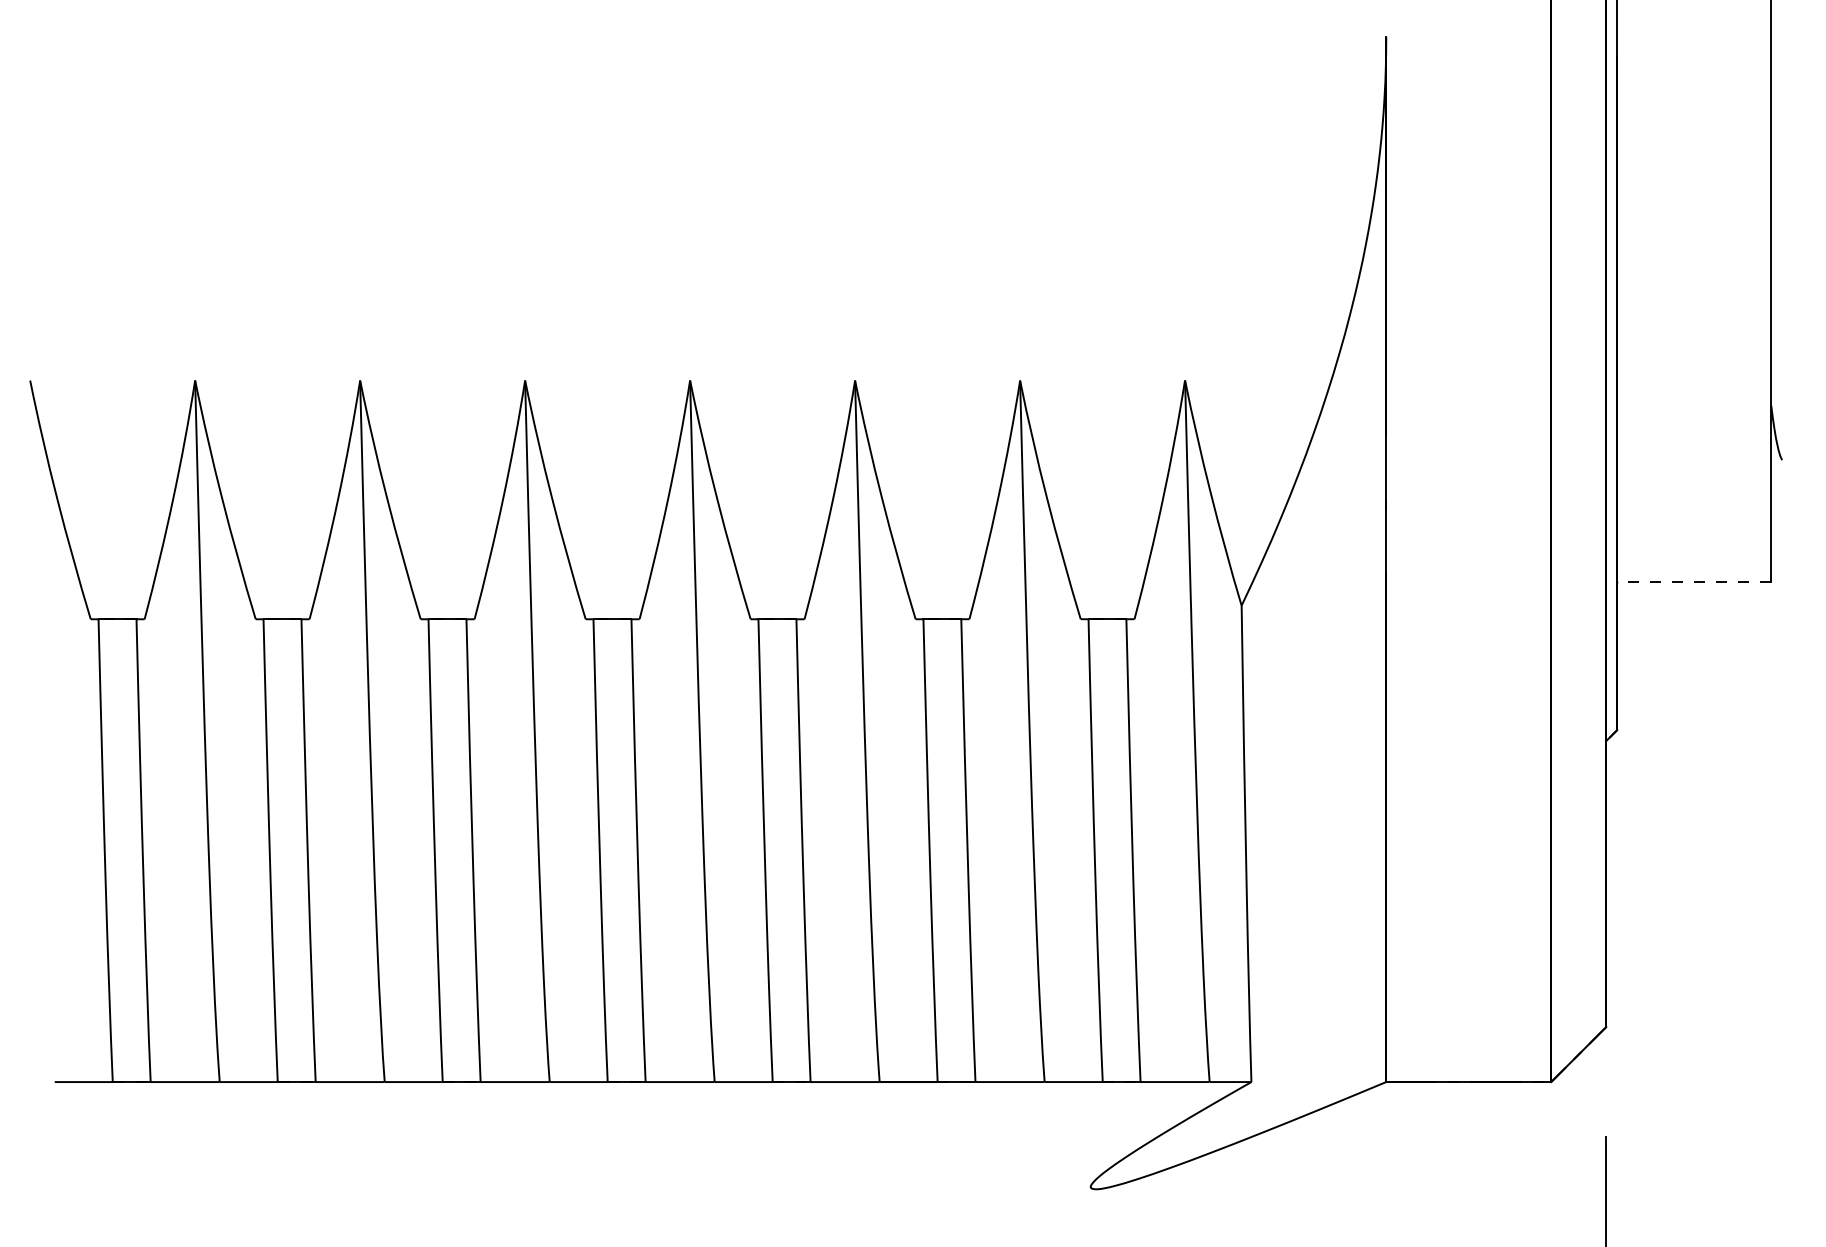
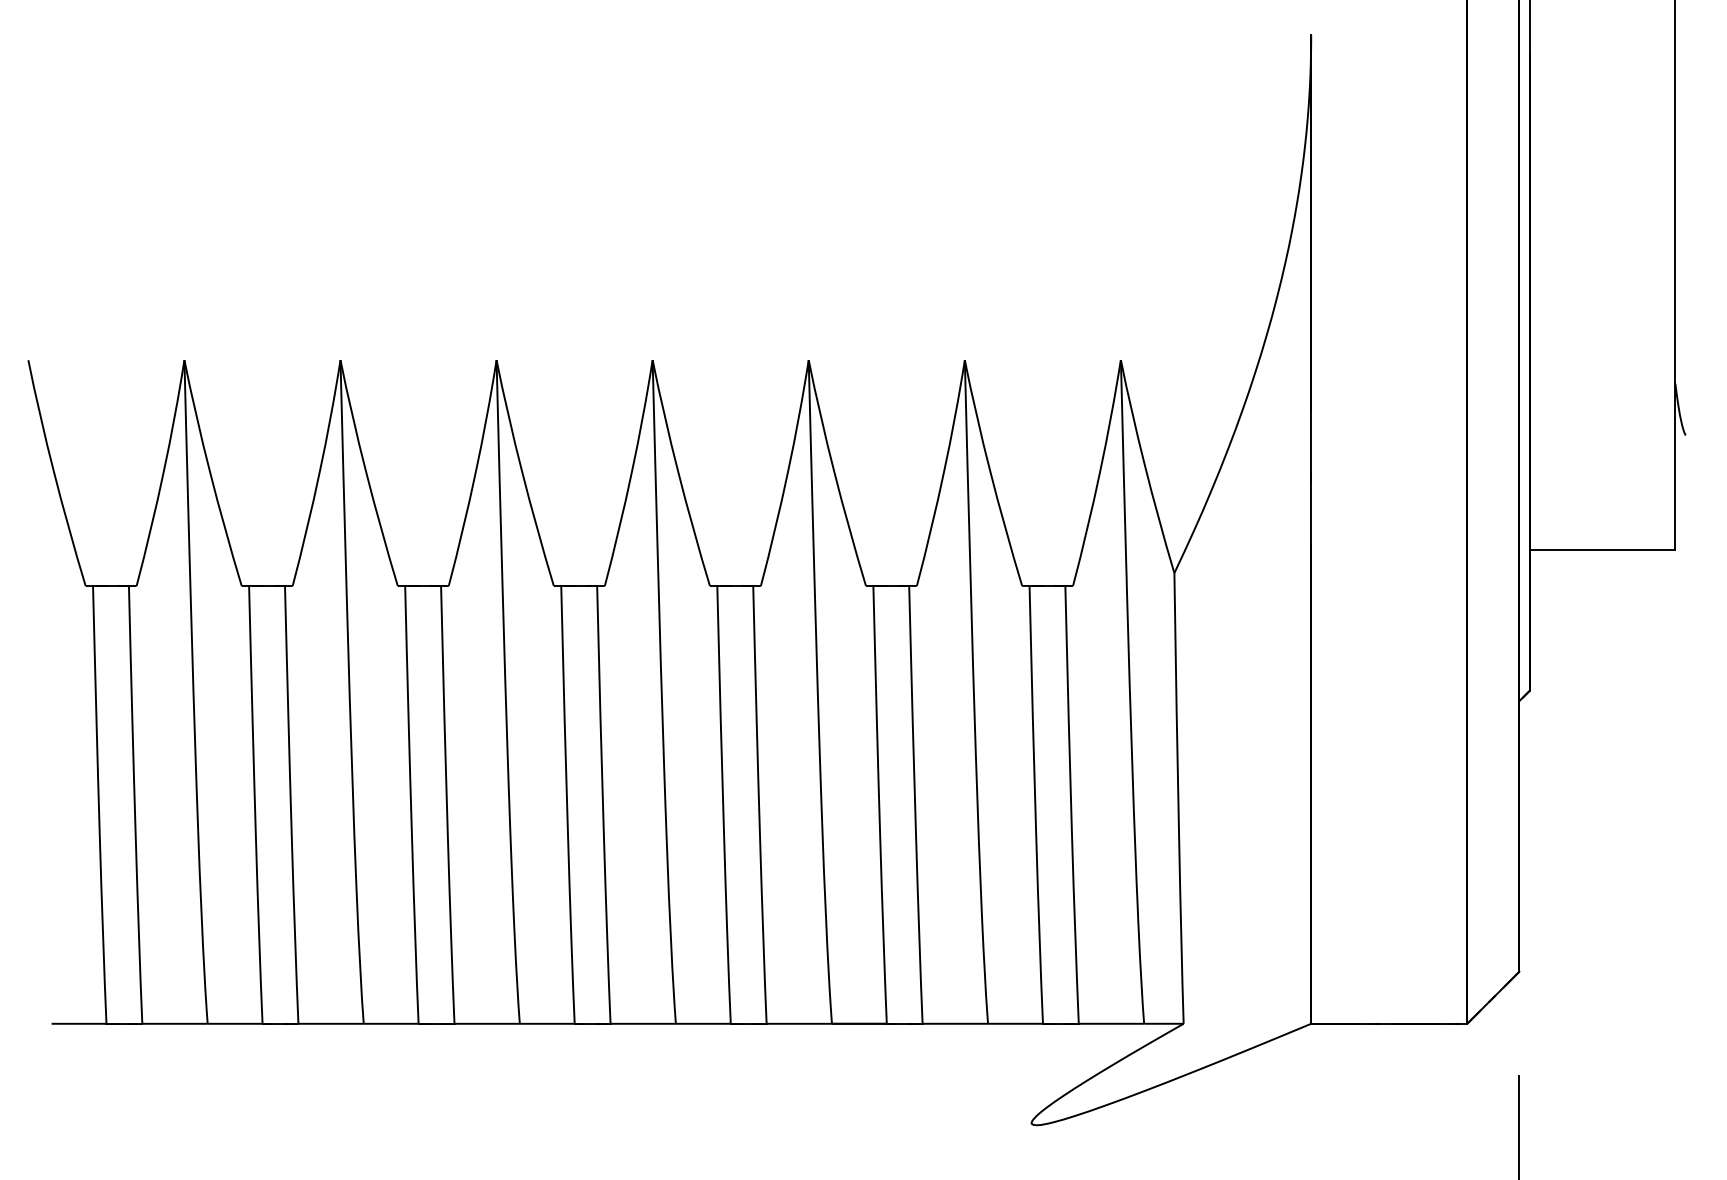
line: (1694, 581) -> (1602, 550), dashed -> solid

